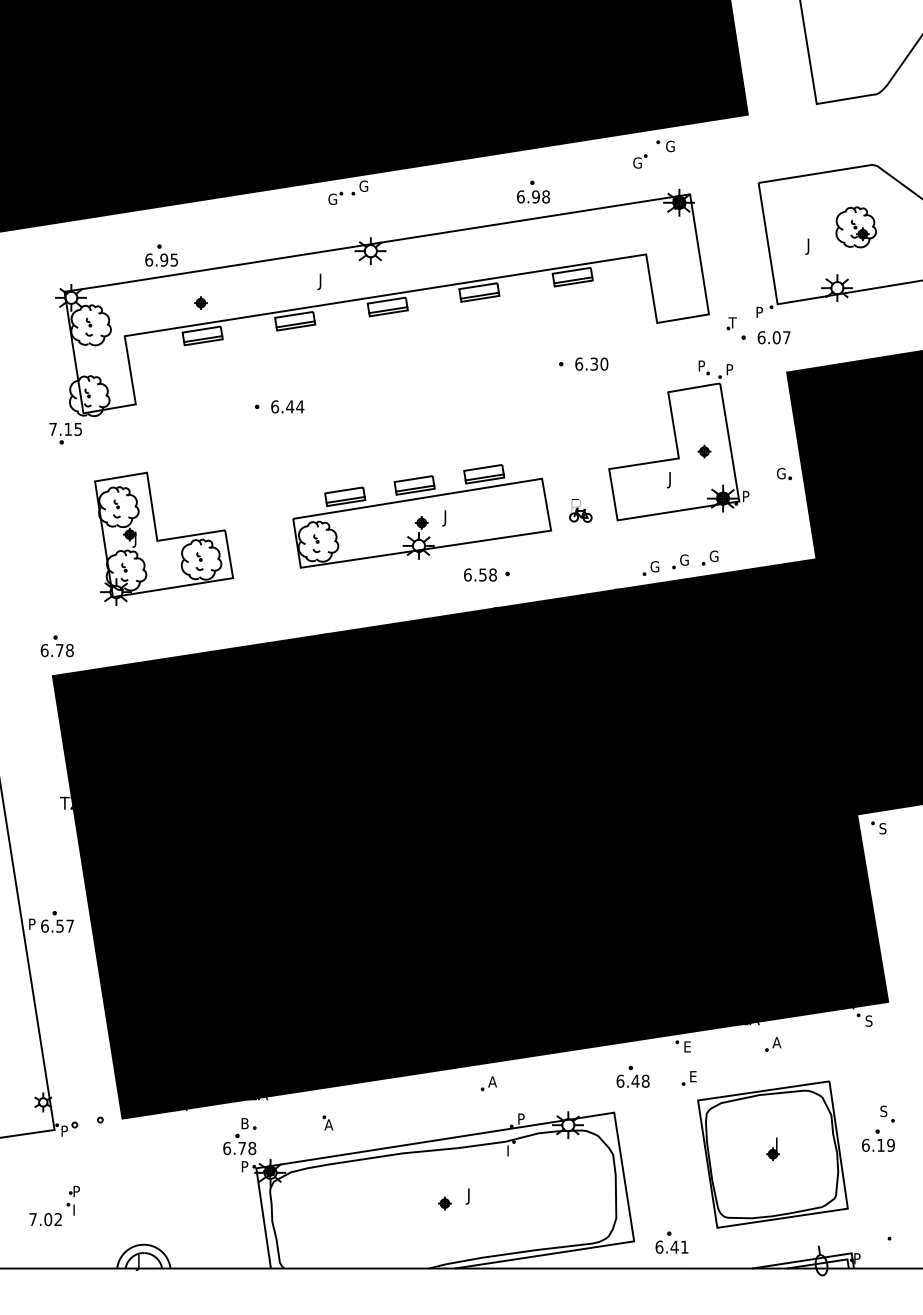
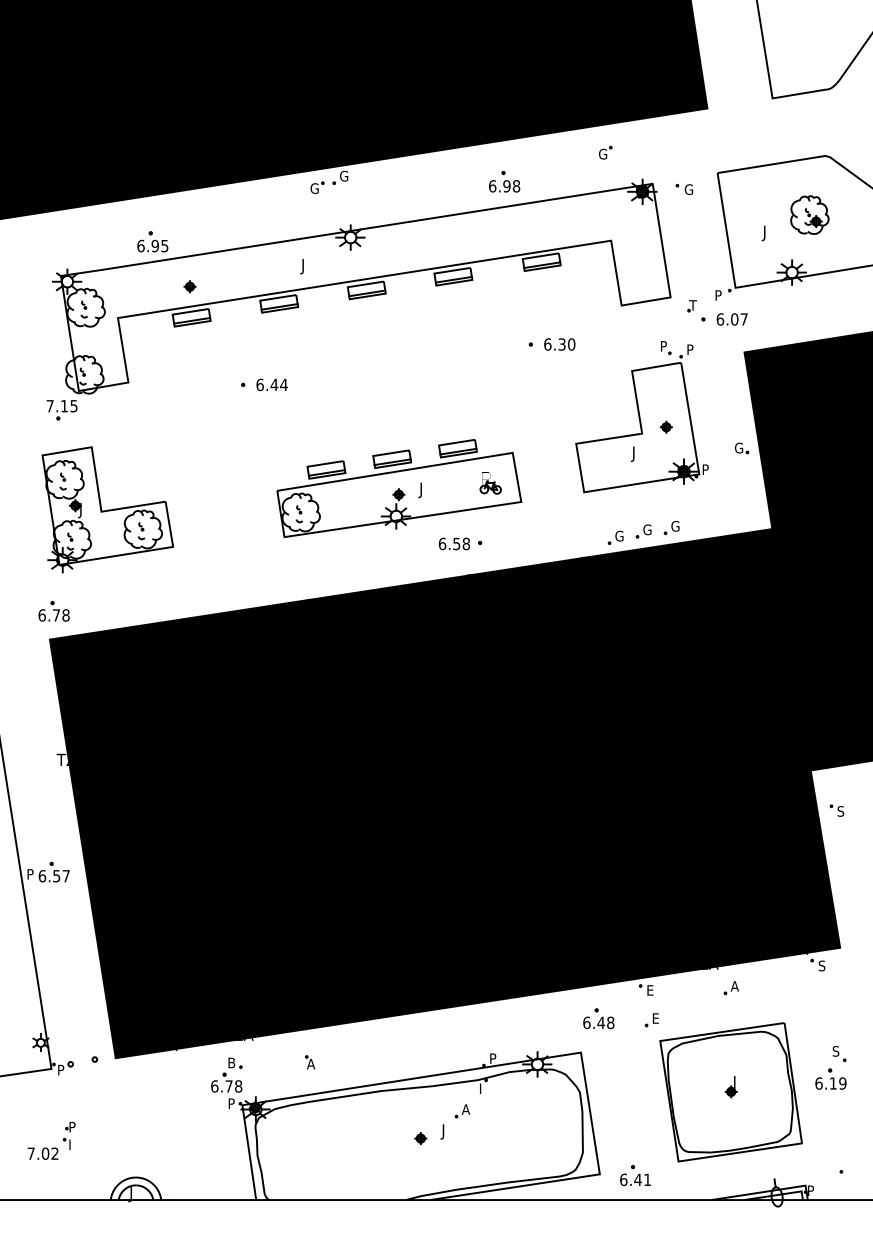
part: (665, 146) -> (684, 189), moved
part: (580, 510) -> (490, 482), moved
part: (164, 538) -> (108, 509), moved
part: (878, 827) -> (836, 810), moved
part: (488, 1083) -> (462, 1111), moved

